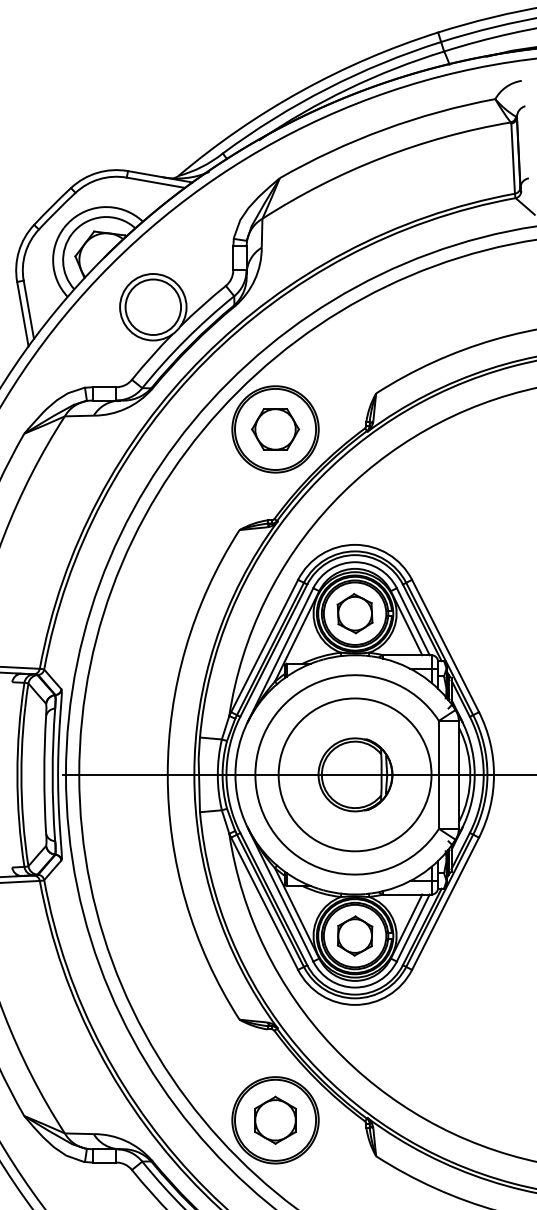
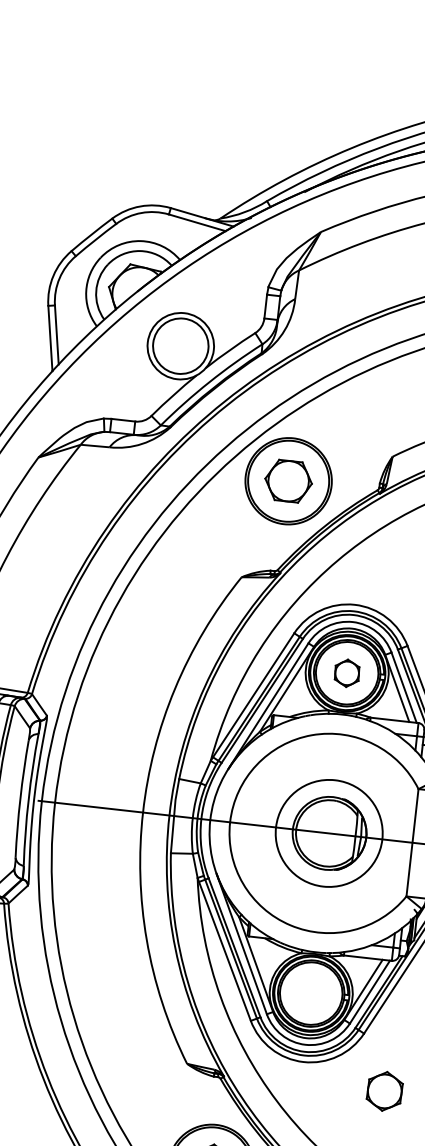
part: (354, 613) -> (346, 672), size x0.7
circle: (354, 774) -> (328, 832), size x0.7
part: (355, 935) -> (385, 1090), moved

